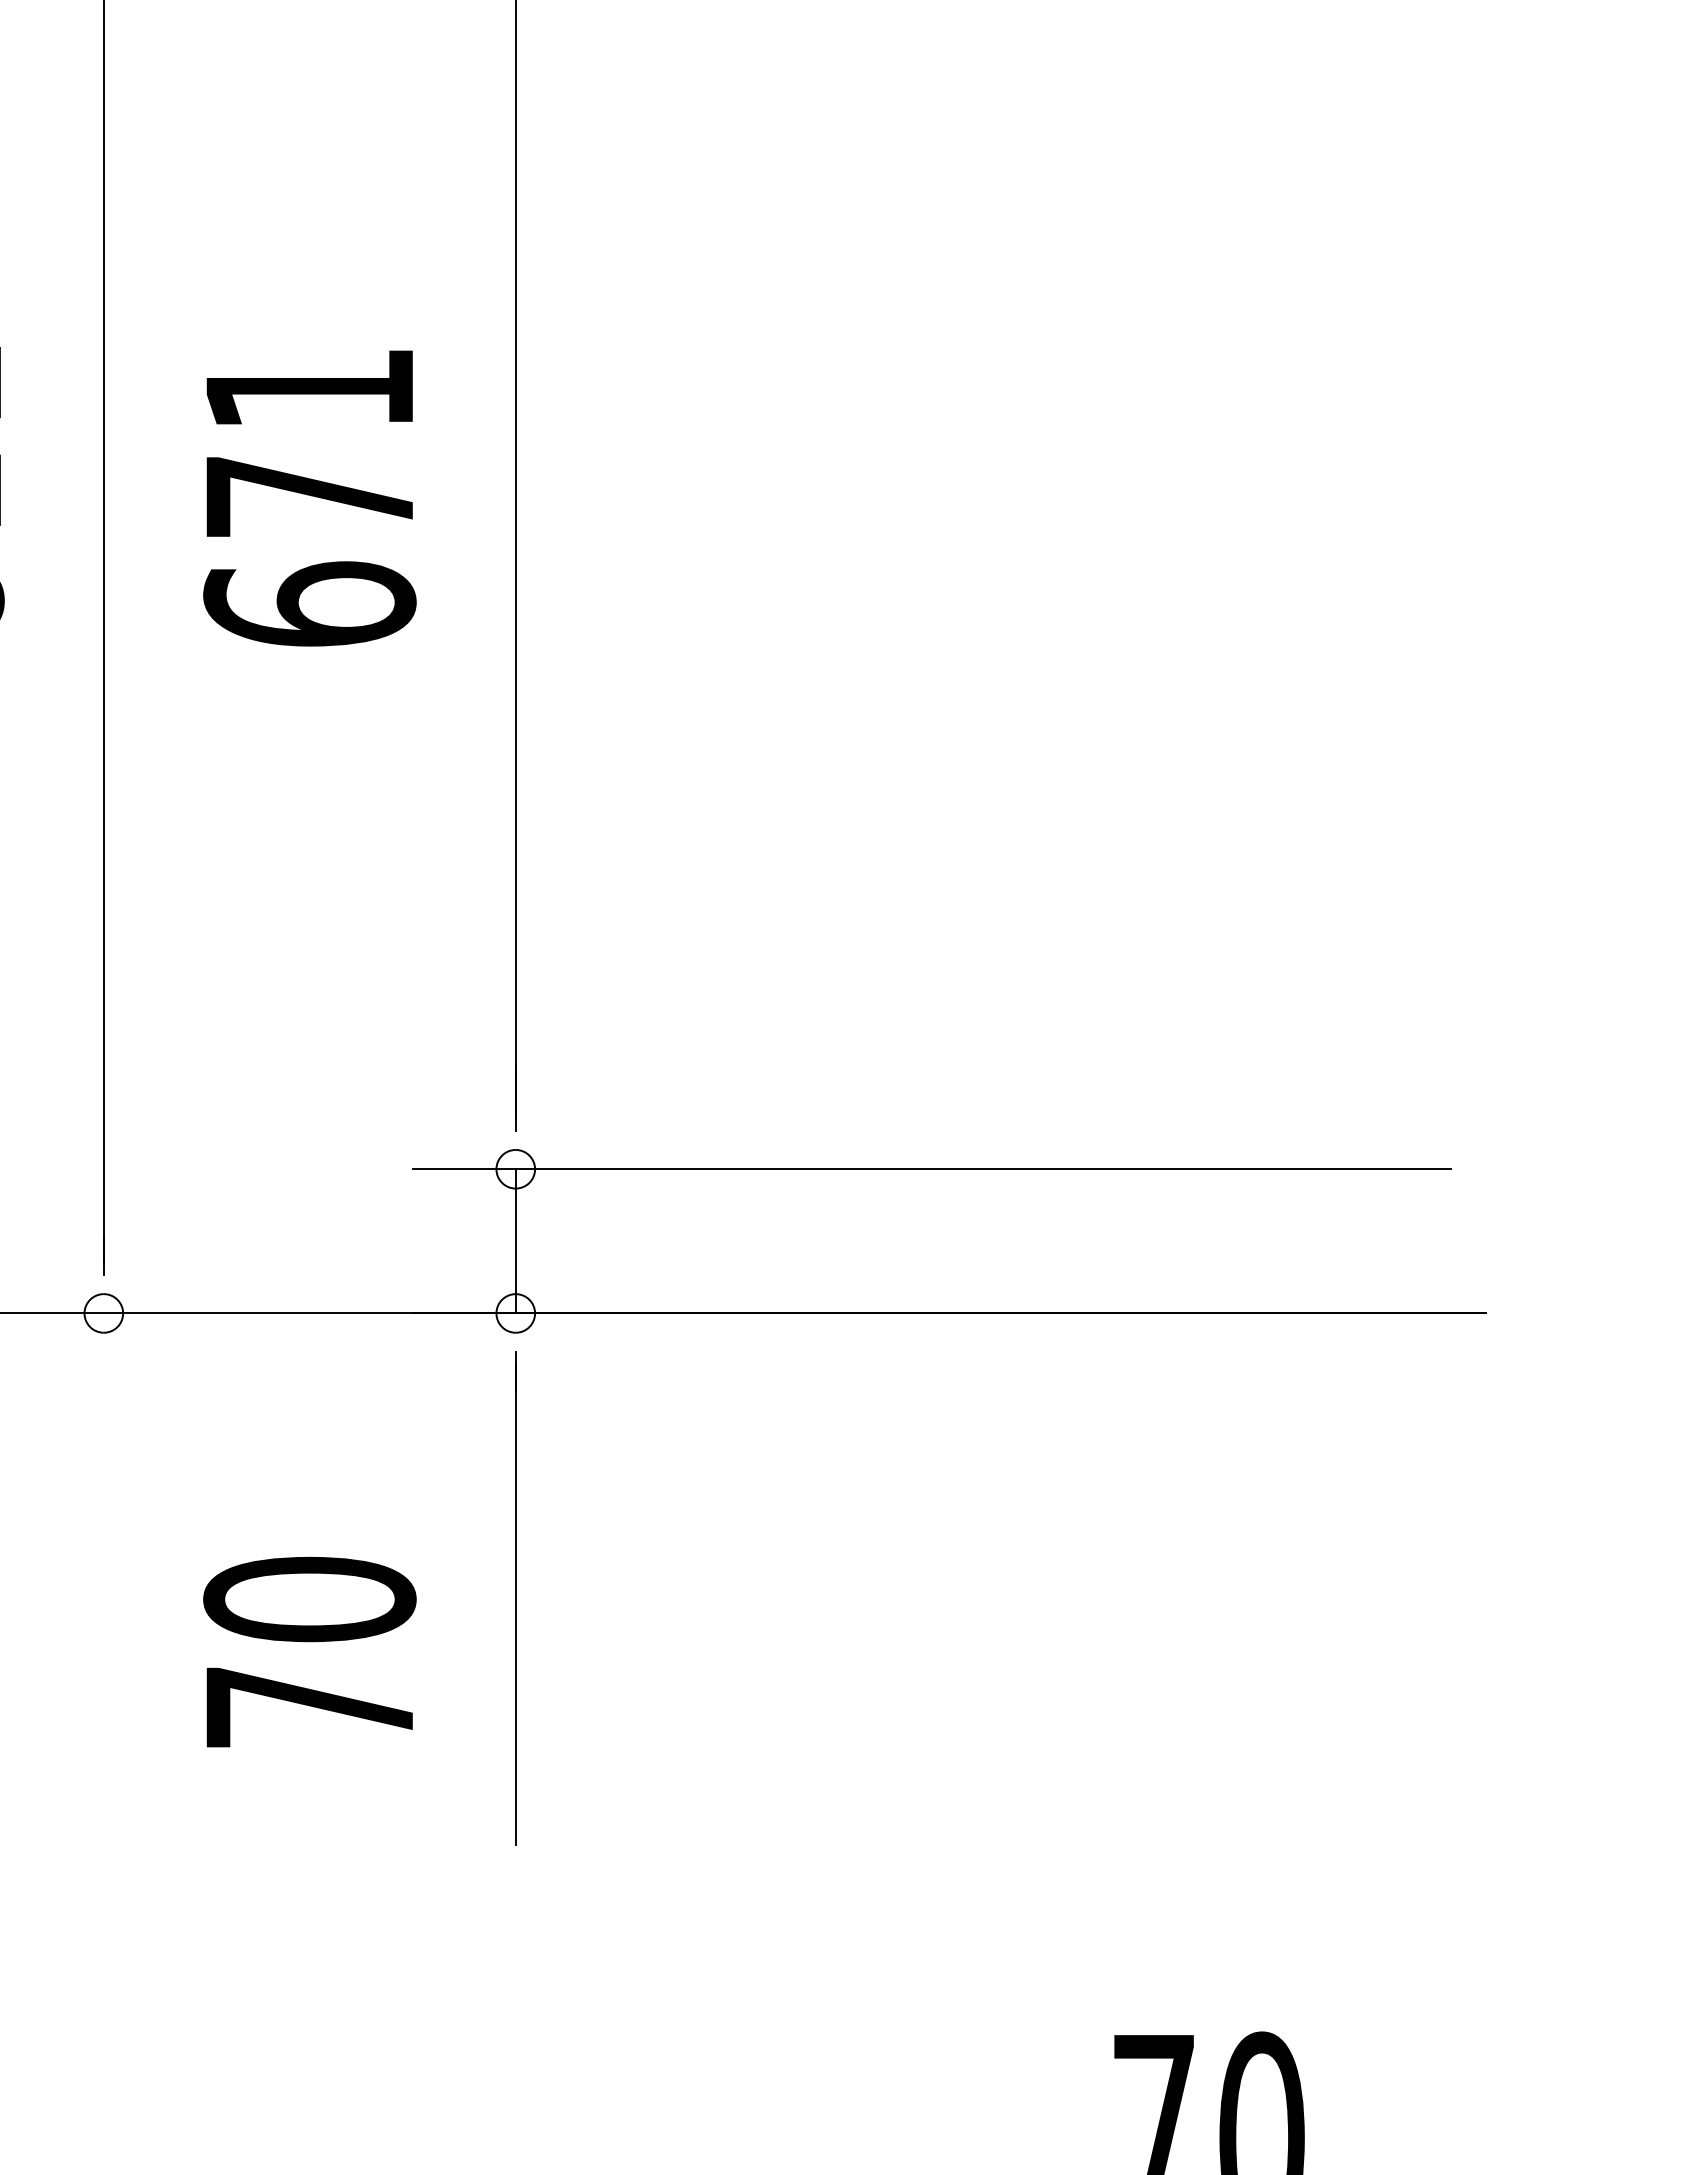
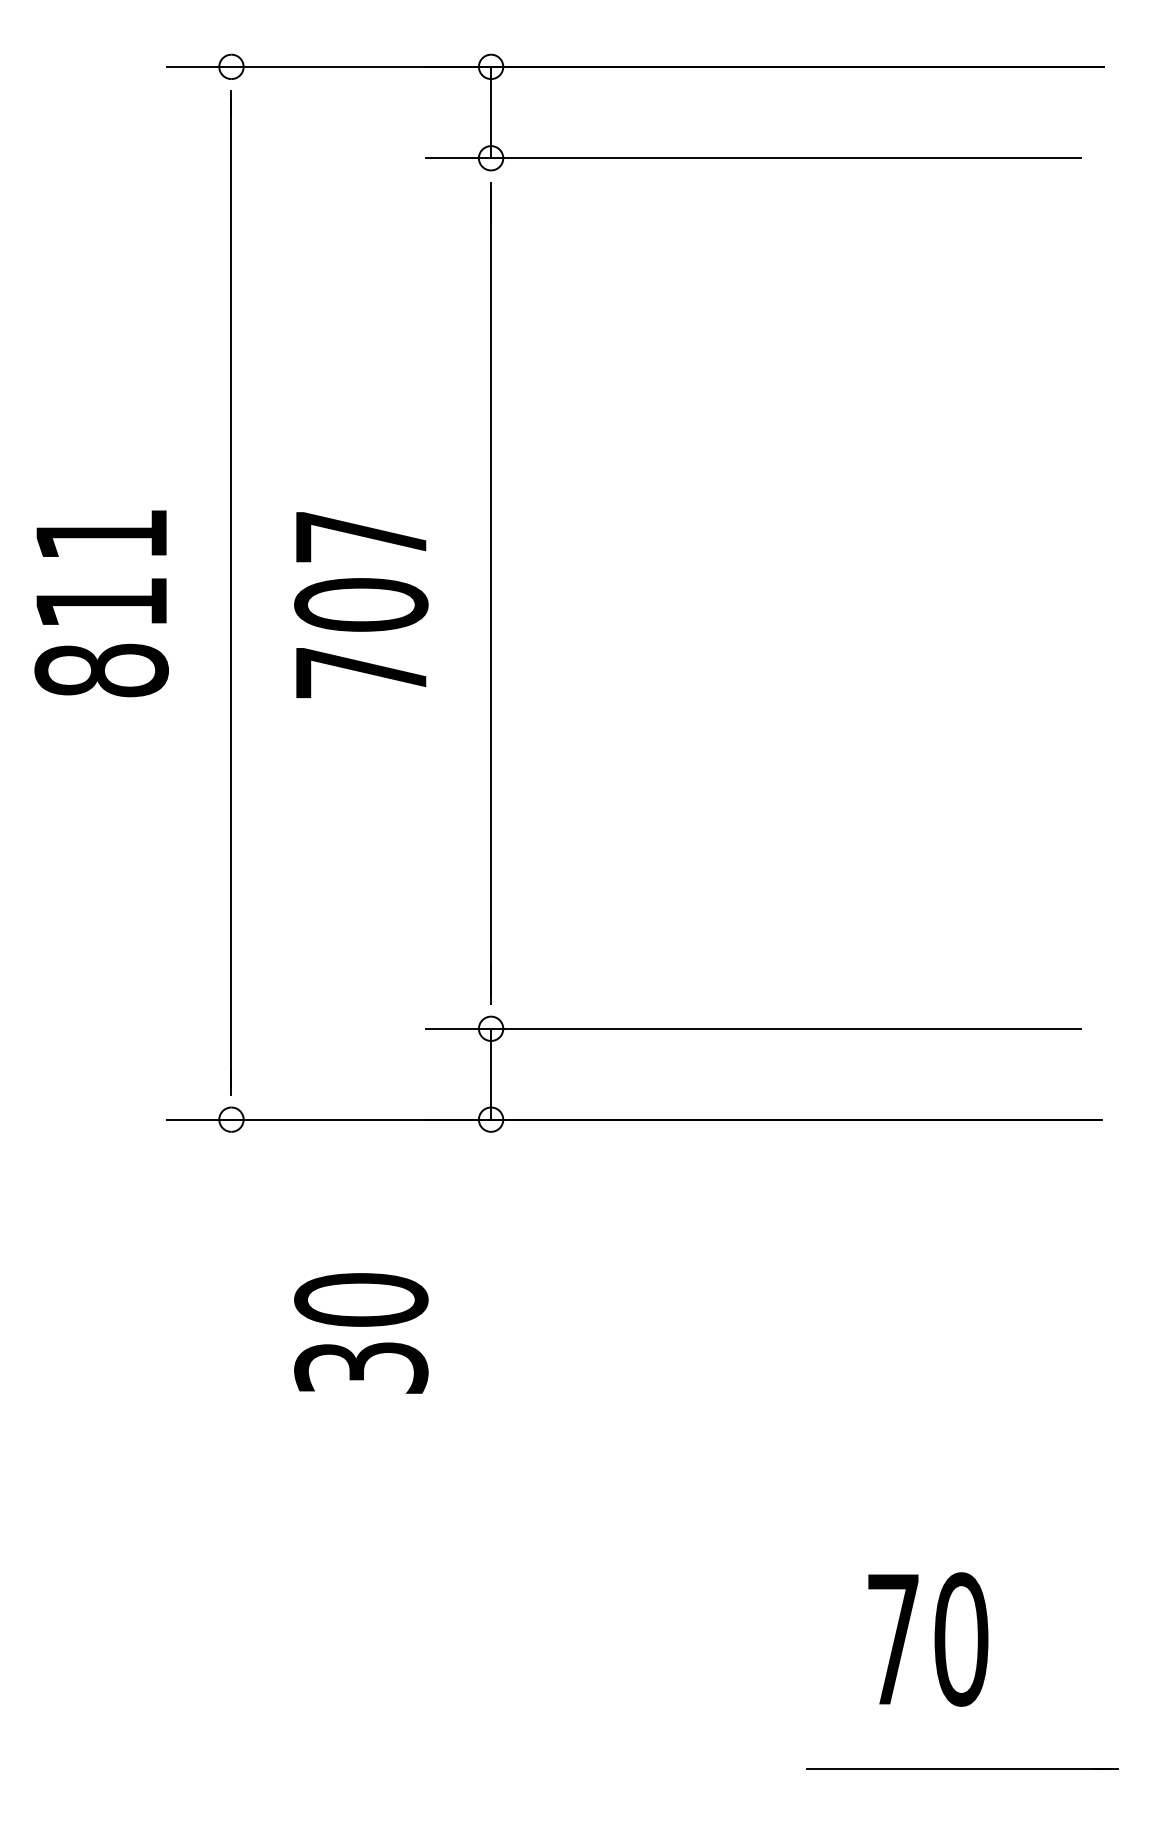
text: (310, 497) -> (361, 605), 671 -> 707
line: (514, 1597) -> (490, 1298), removed
text: (310, 1706) -> (361, 1367), 70 -> 30

